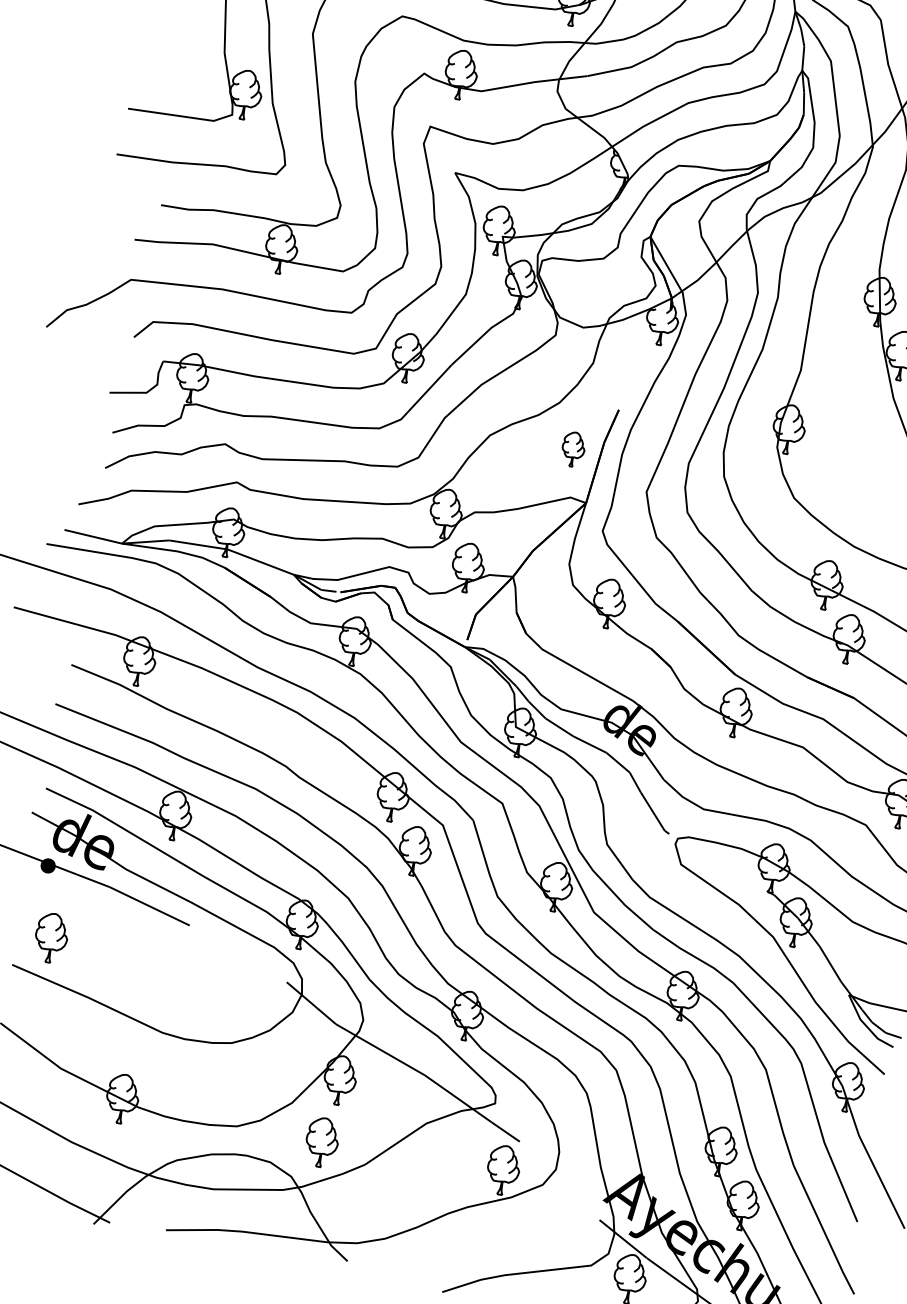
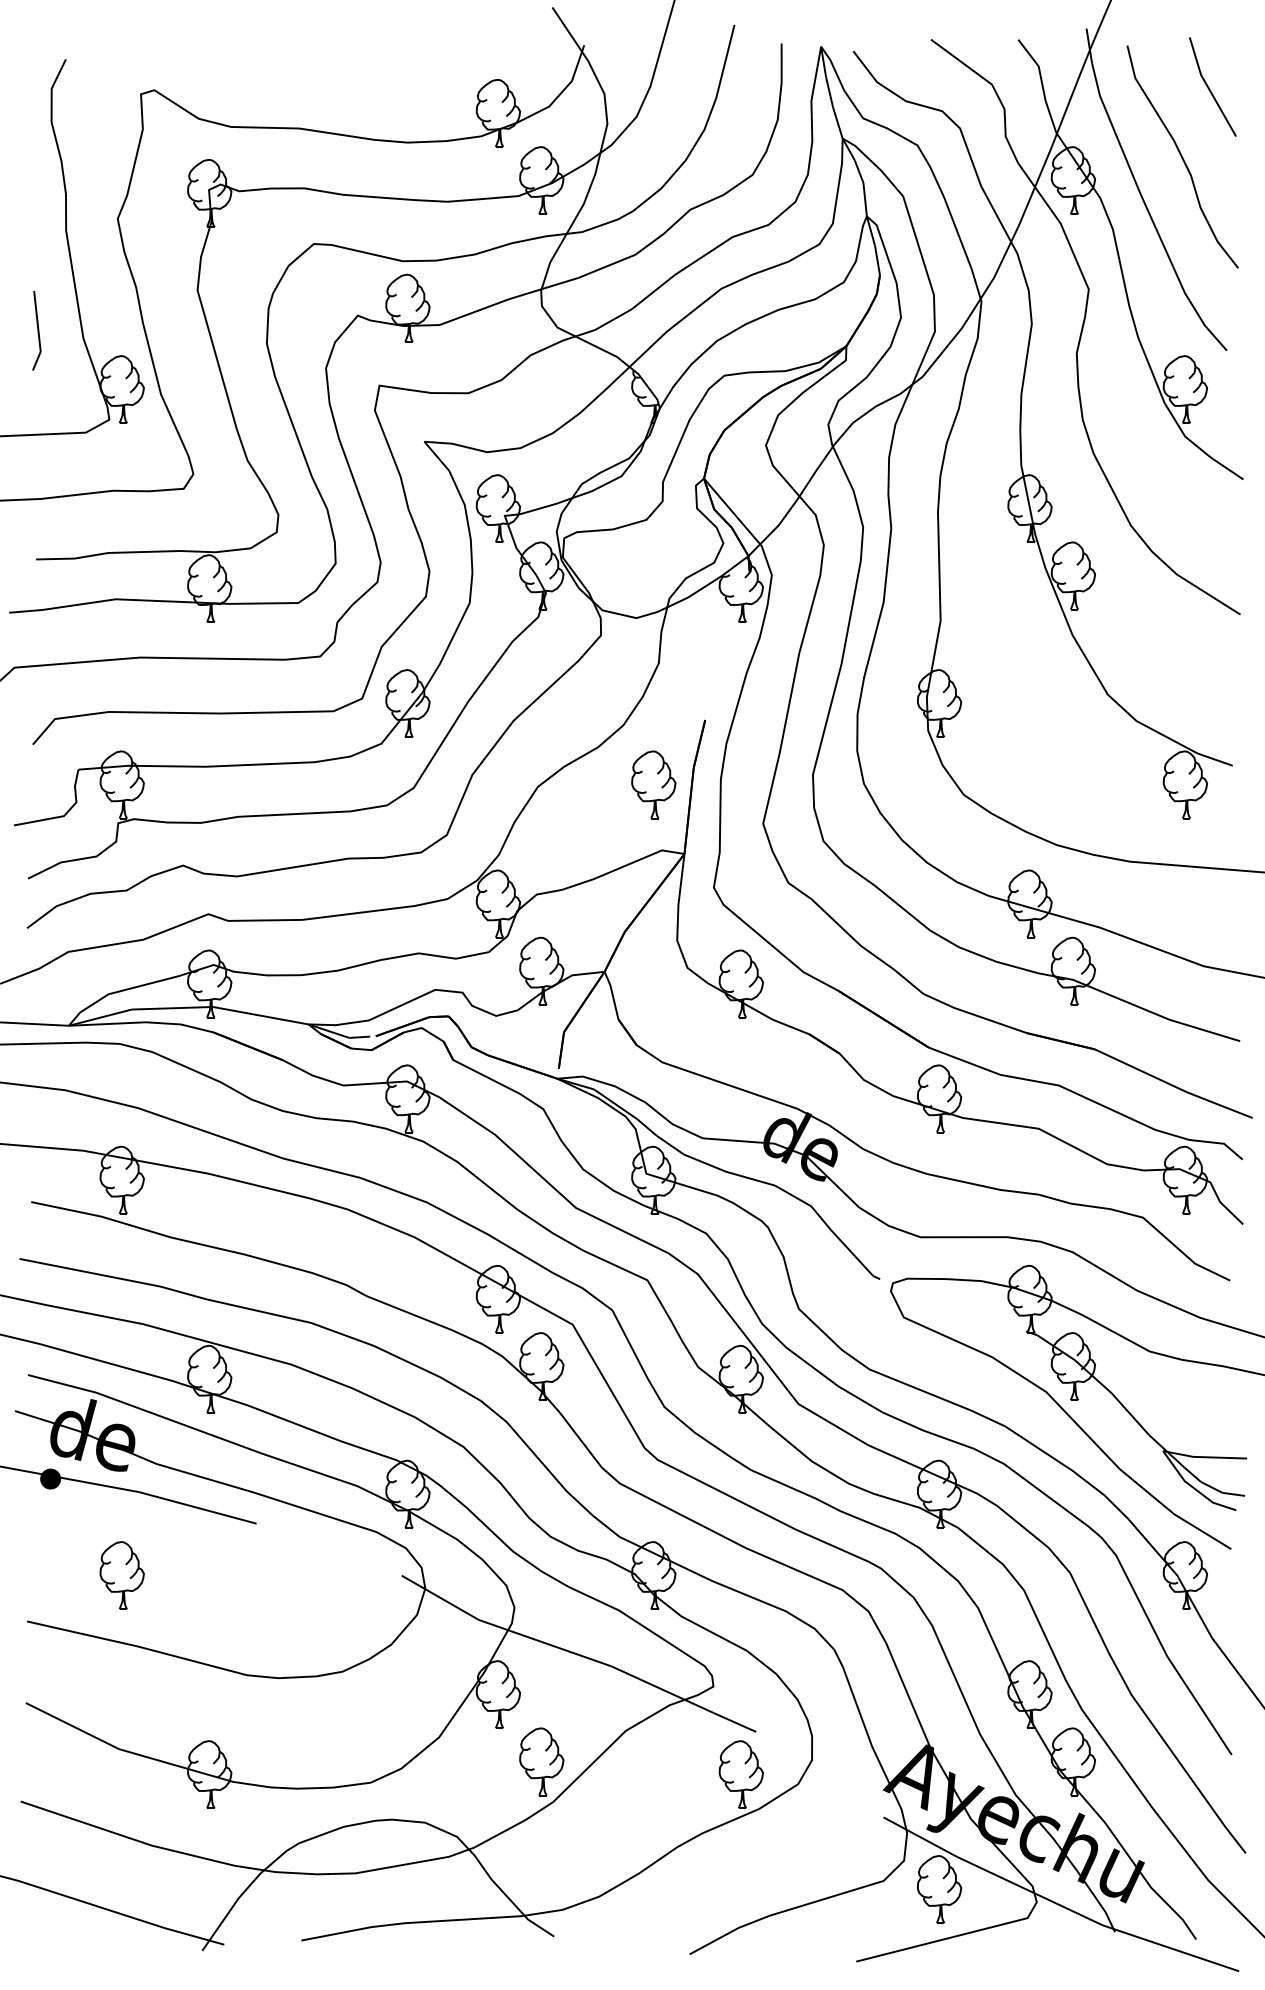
line: (192, 41) -> (37, 330), added
part: (573, 449) -> (653, 784), size x1.43
part: (50, 937) -> (121, 1575), moved
part: (321, 1142) -> (541, 1761), moved

